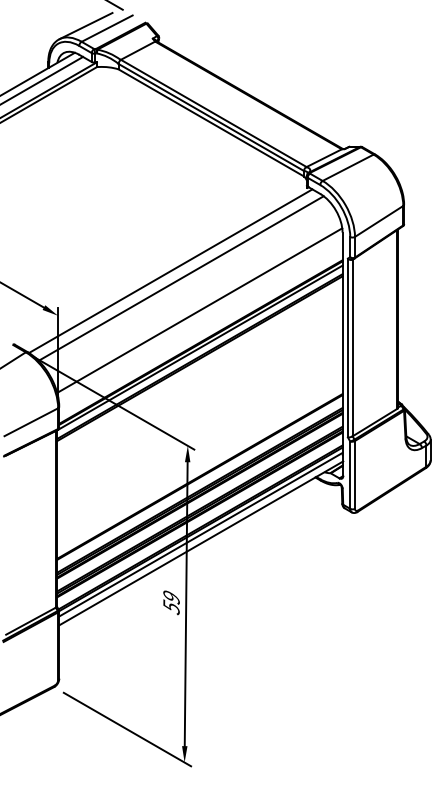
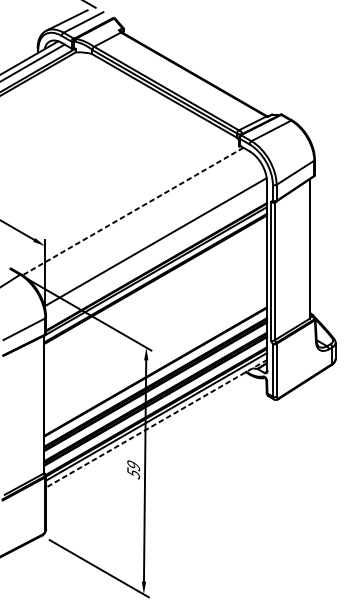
line: (170, 271) -> (132, 211), solid -> dashed
line: (180, 278) -> (140, 217), removed
line: (201, 543) -> (157, 423), solid -> dashed

